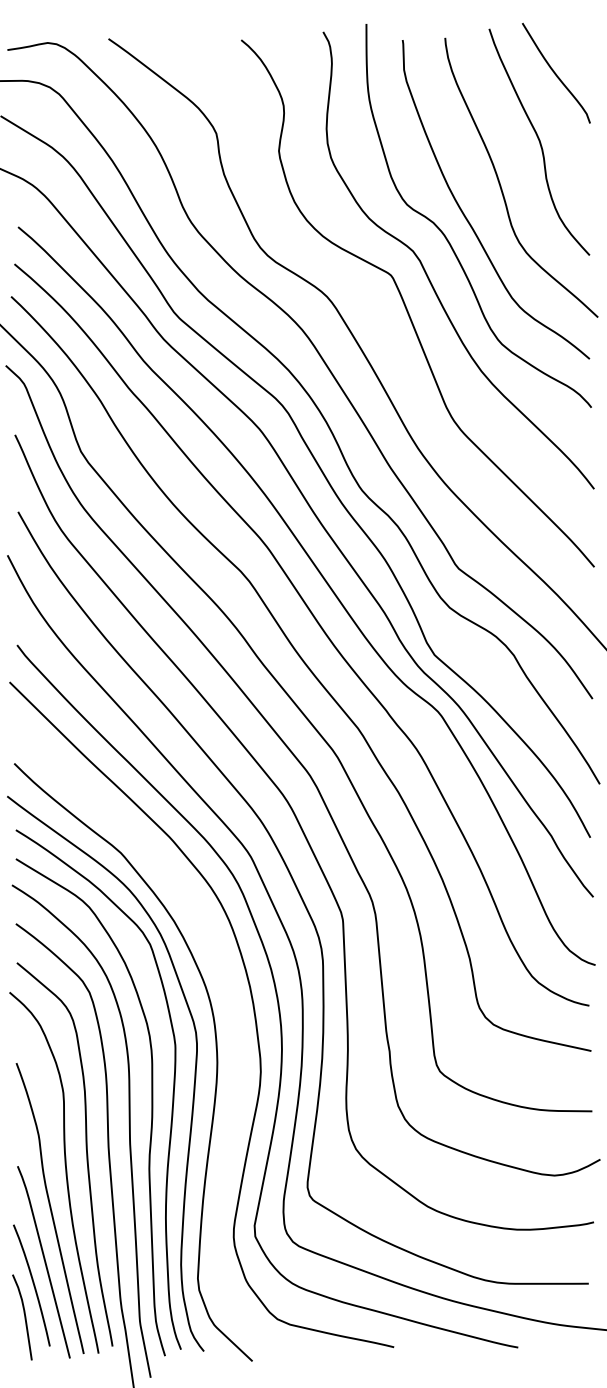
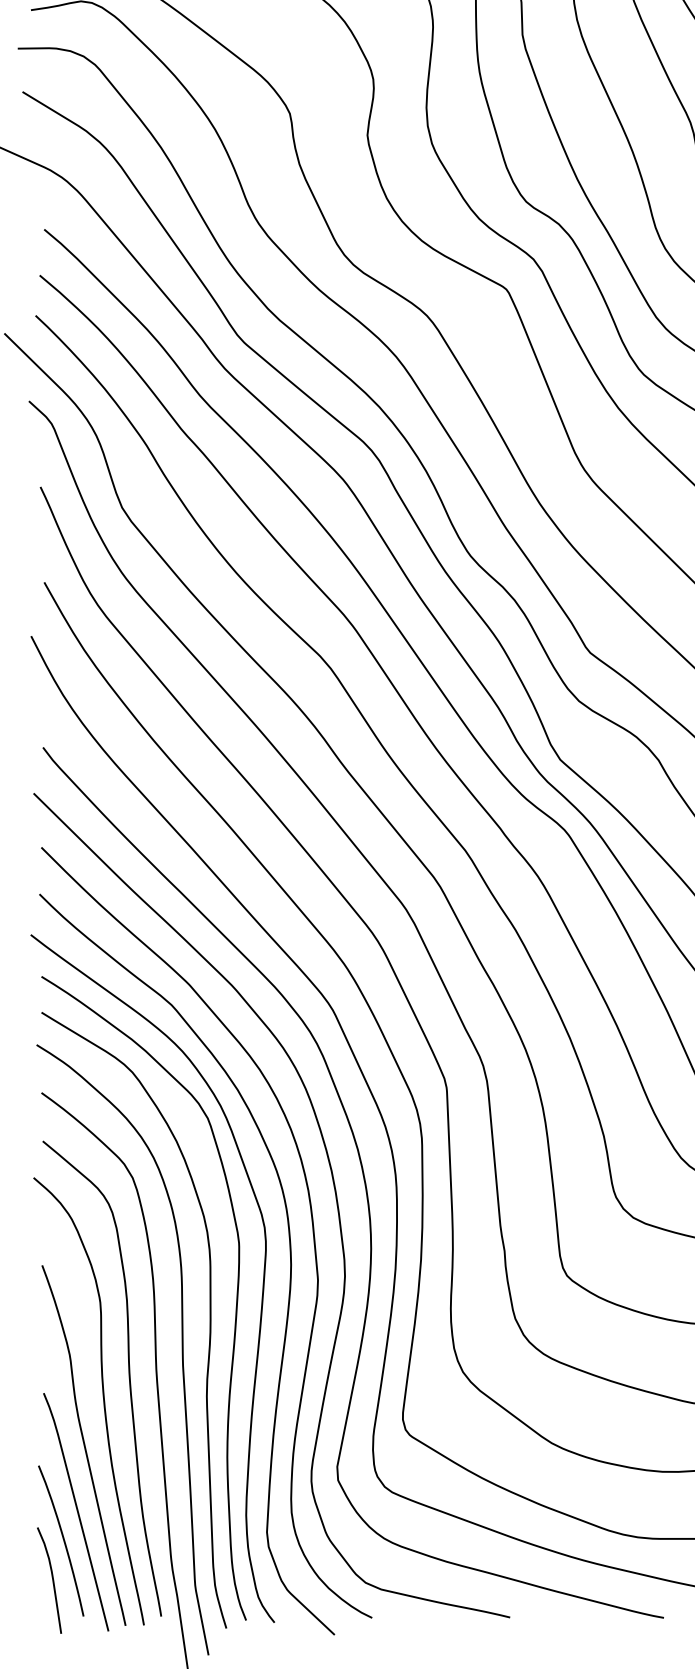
curve: (233, 1027) -> (311, 1221), added

